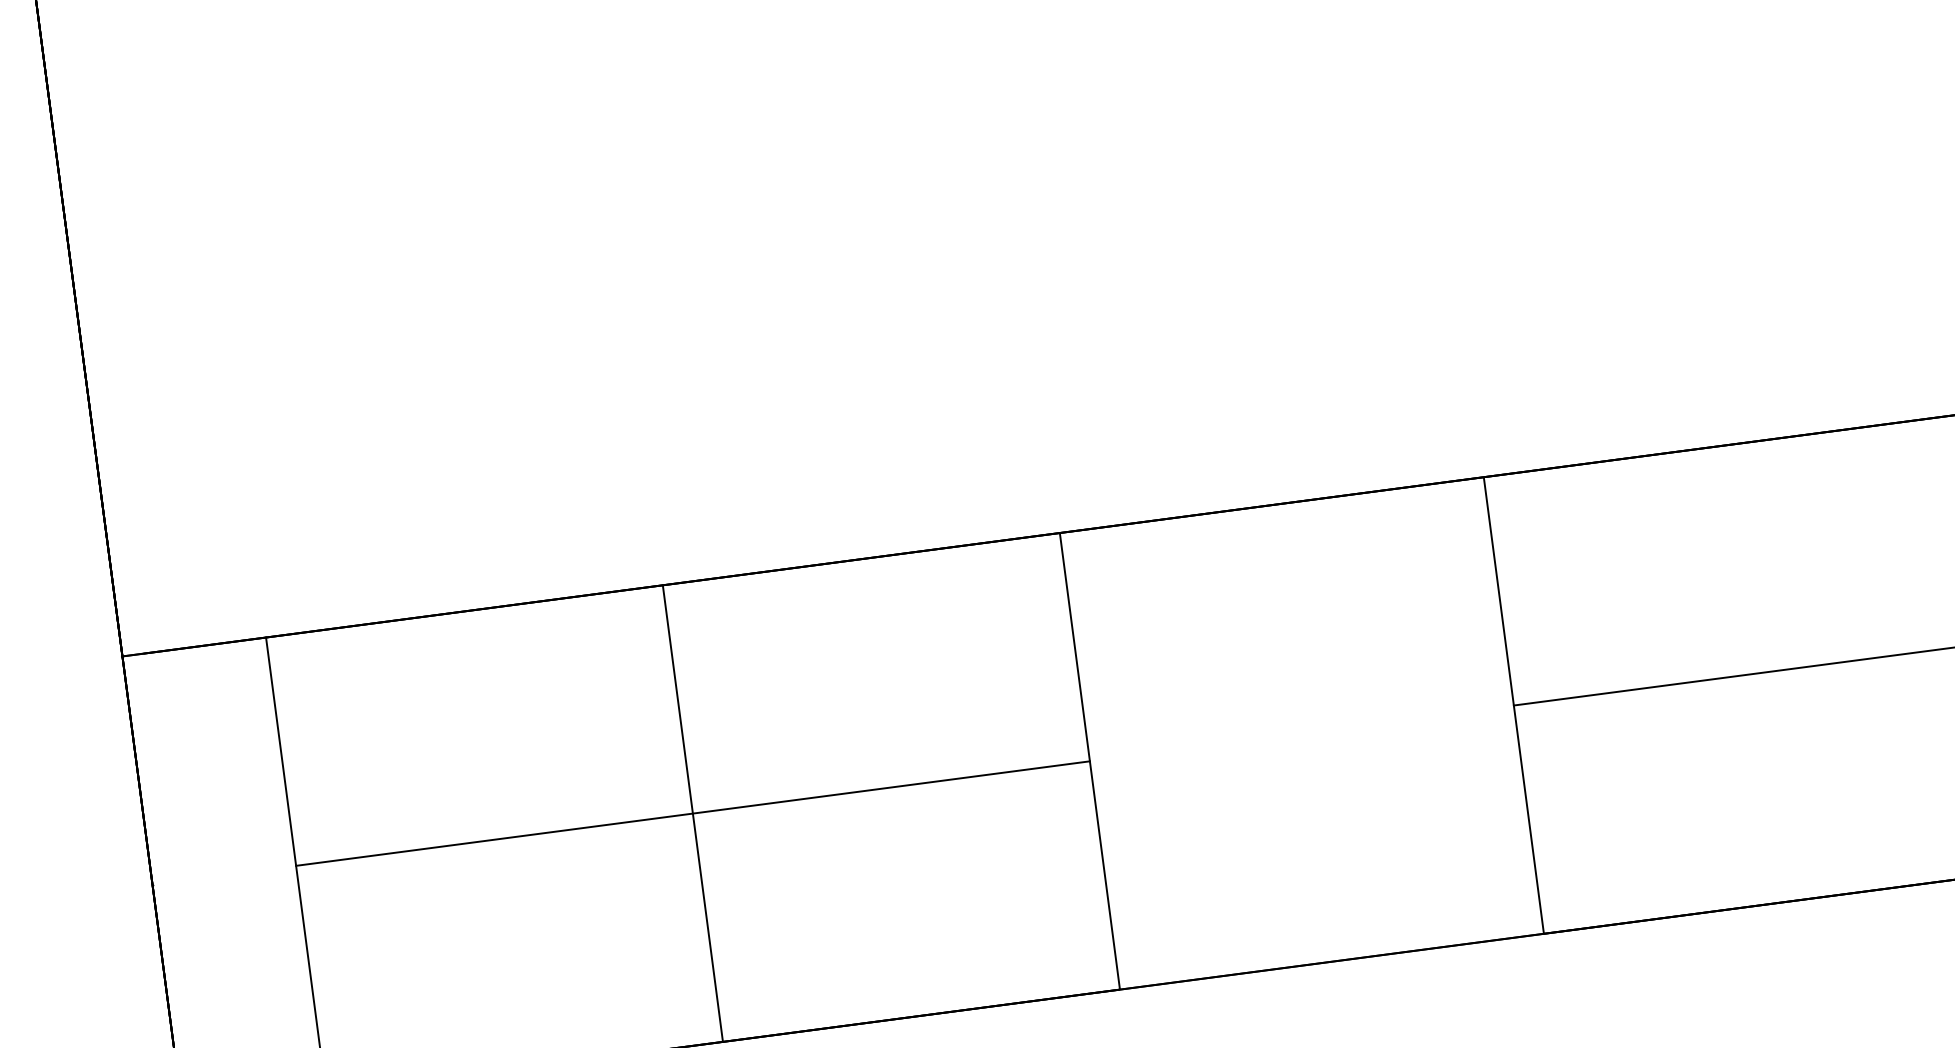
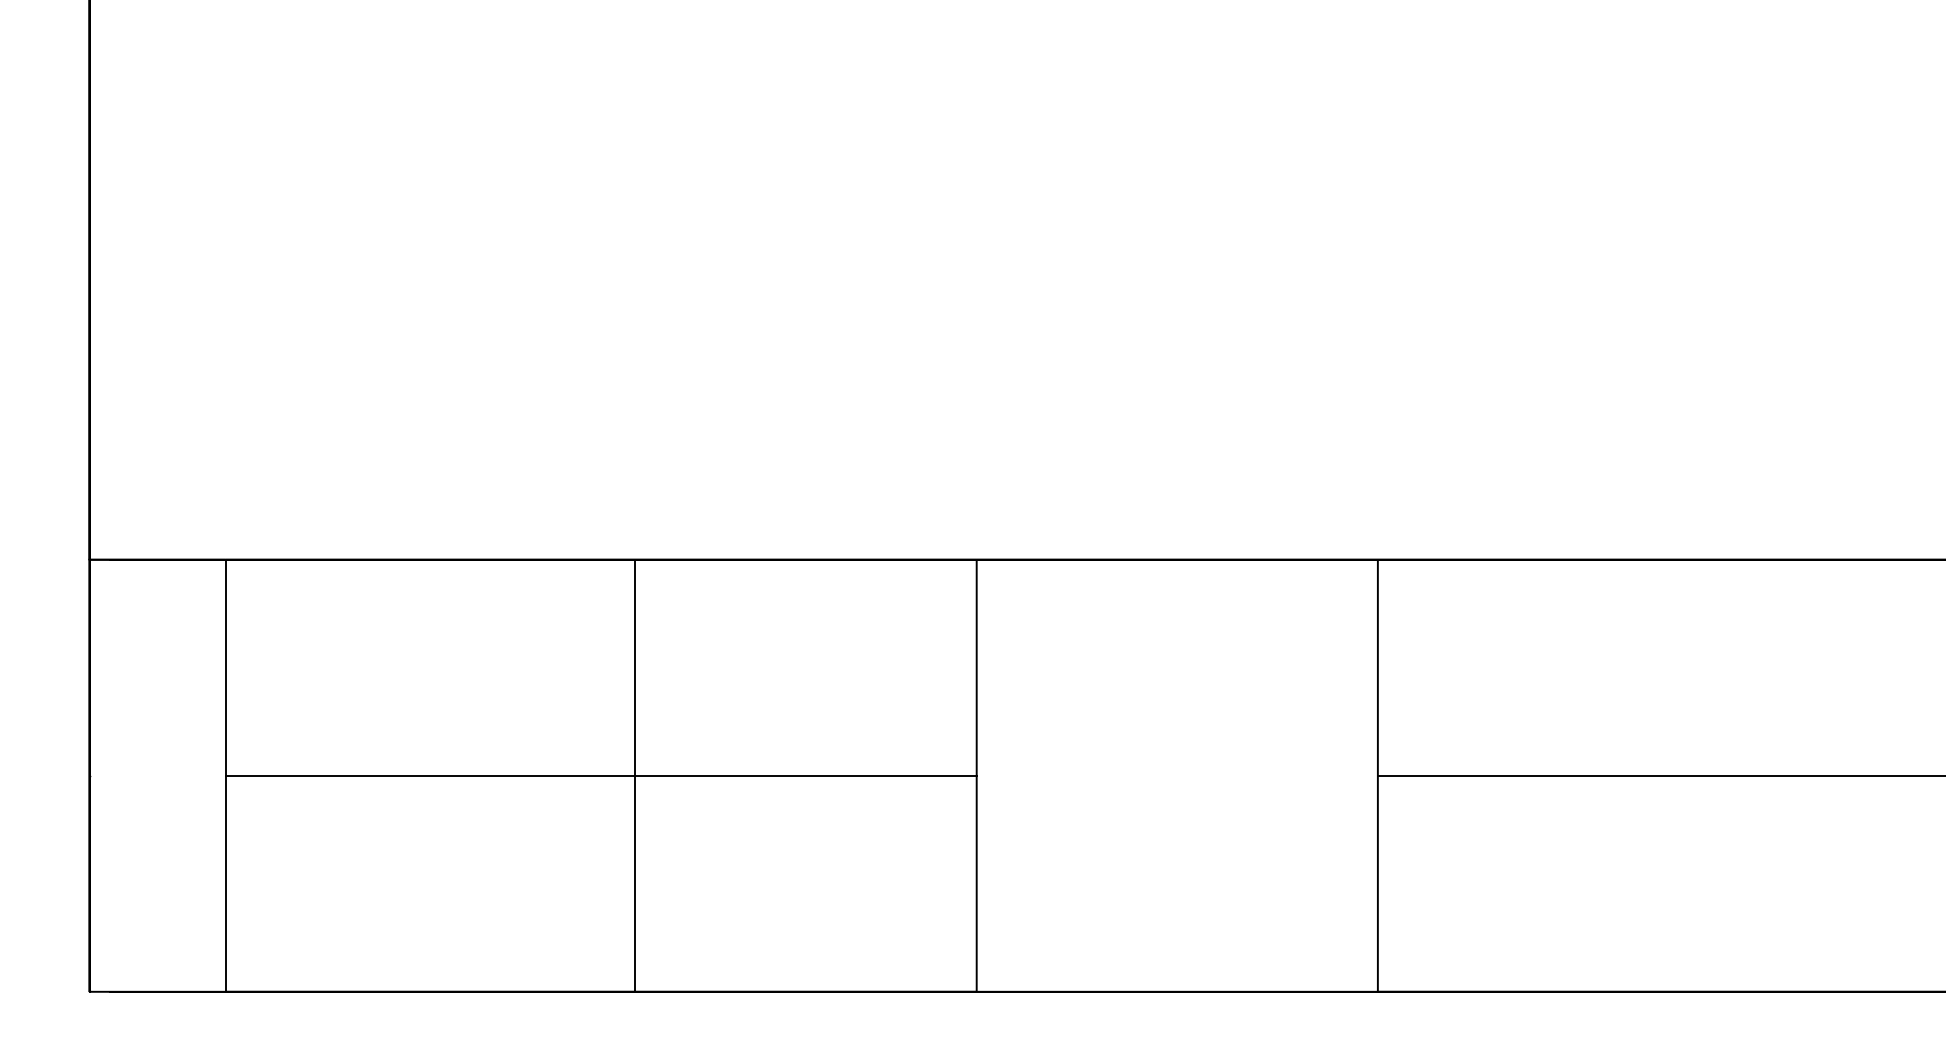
line: (693, 813) -> (635, 775), moved

